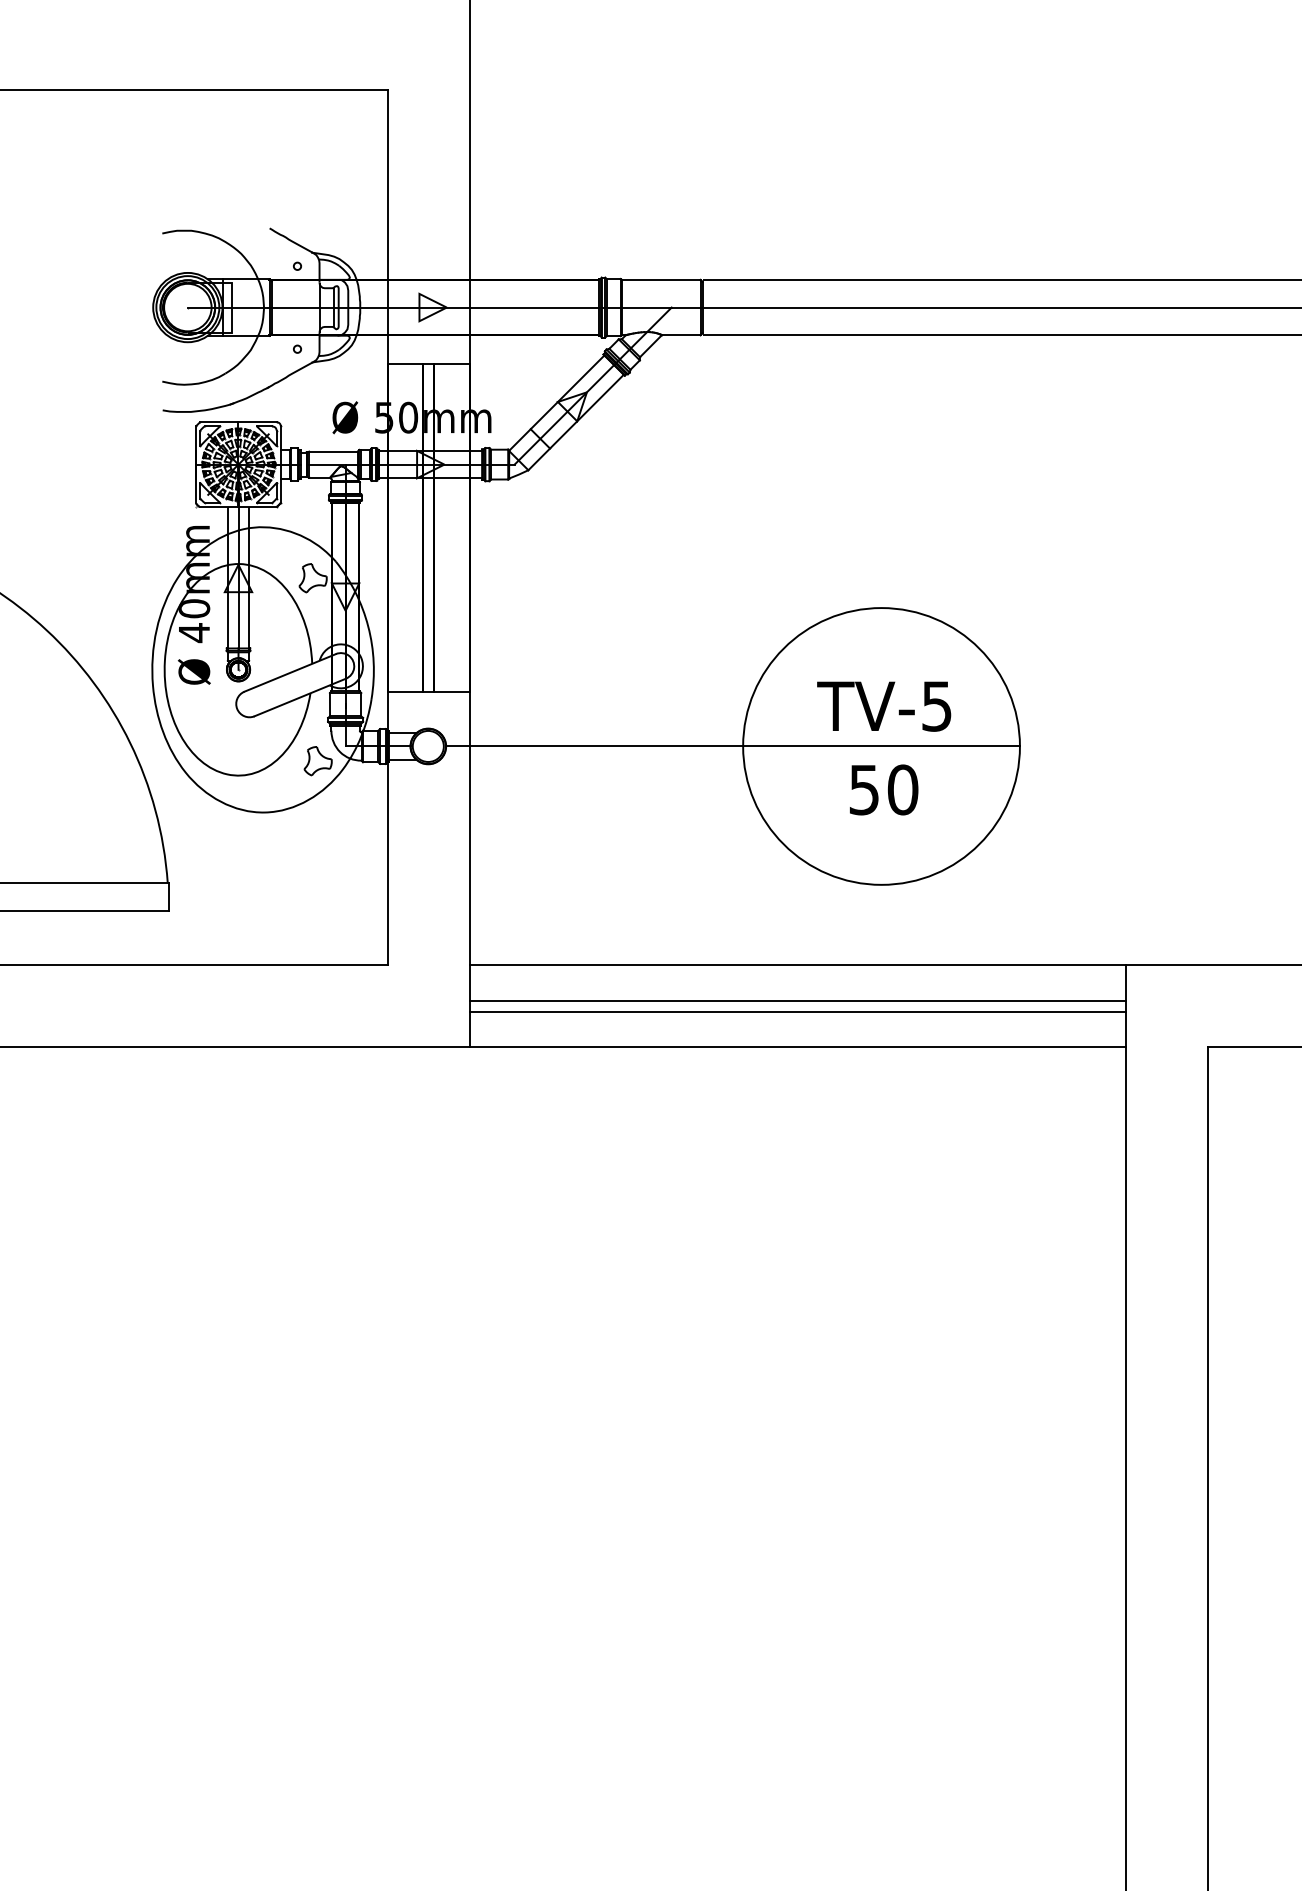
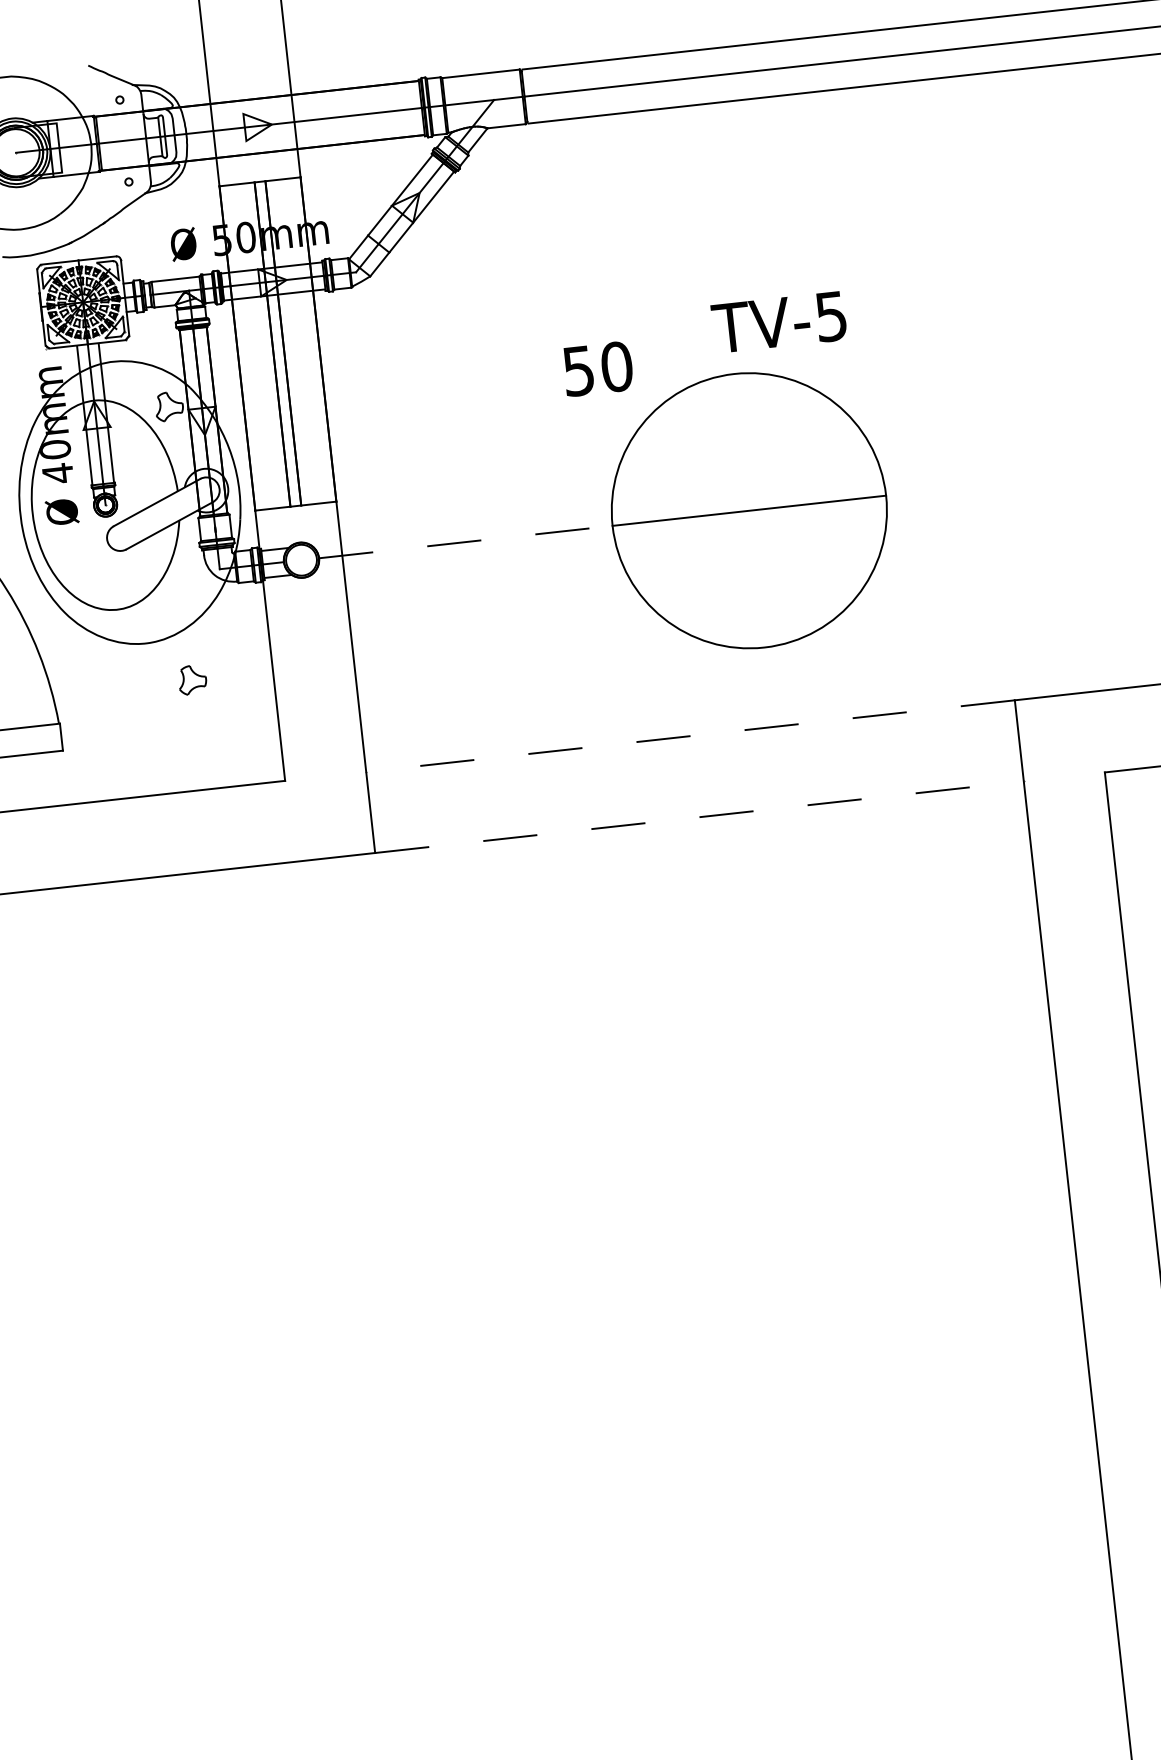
text: (884, 706) -> (779, 322), moved
line: (595, 746) -> (466, 542), solid -> dashed
part: (317, 761) -> (191, 680), moved
text: (884, 789) -> (598, 368), moved
line: (797, 965) -> (690, 736), solid -> dashed
line: (797, 1000) -> (694, 770), removed
line: (797, 1011) -> (695, 781), removed
line: (798, 1047) -> (700, 817), solid -> dashed

